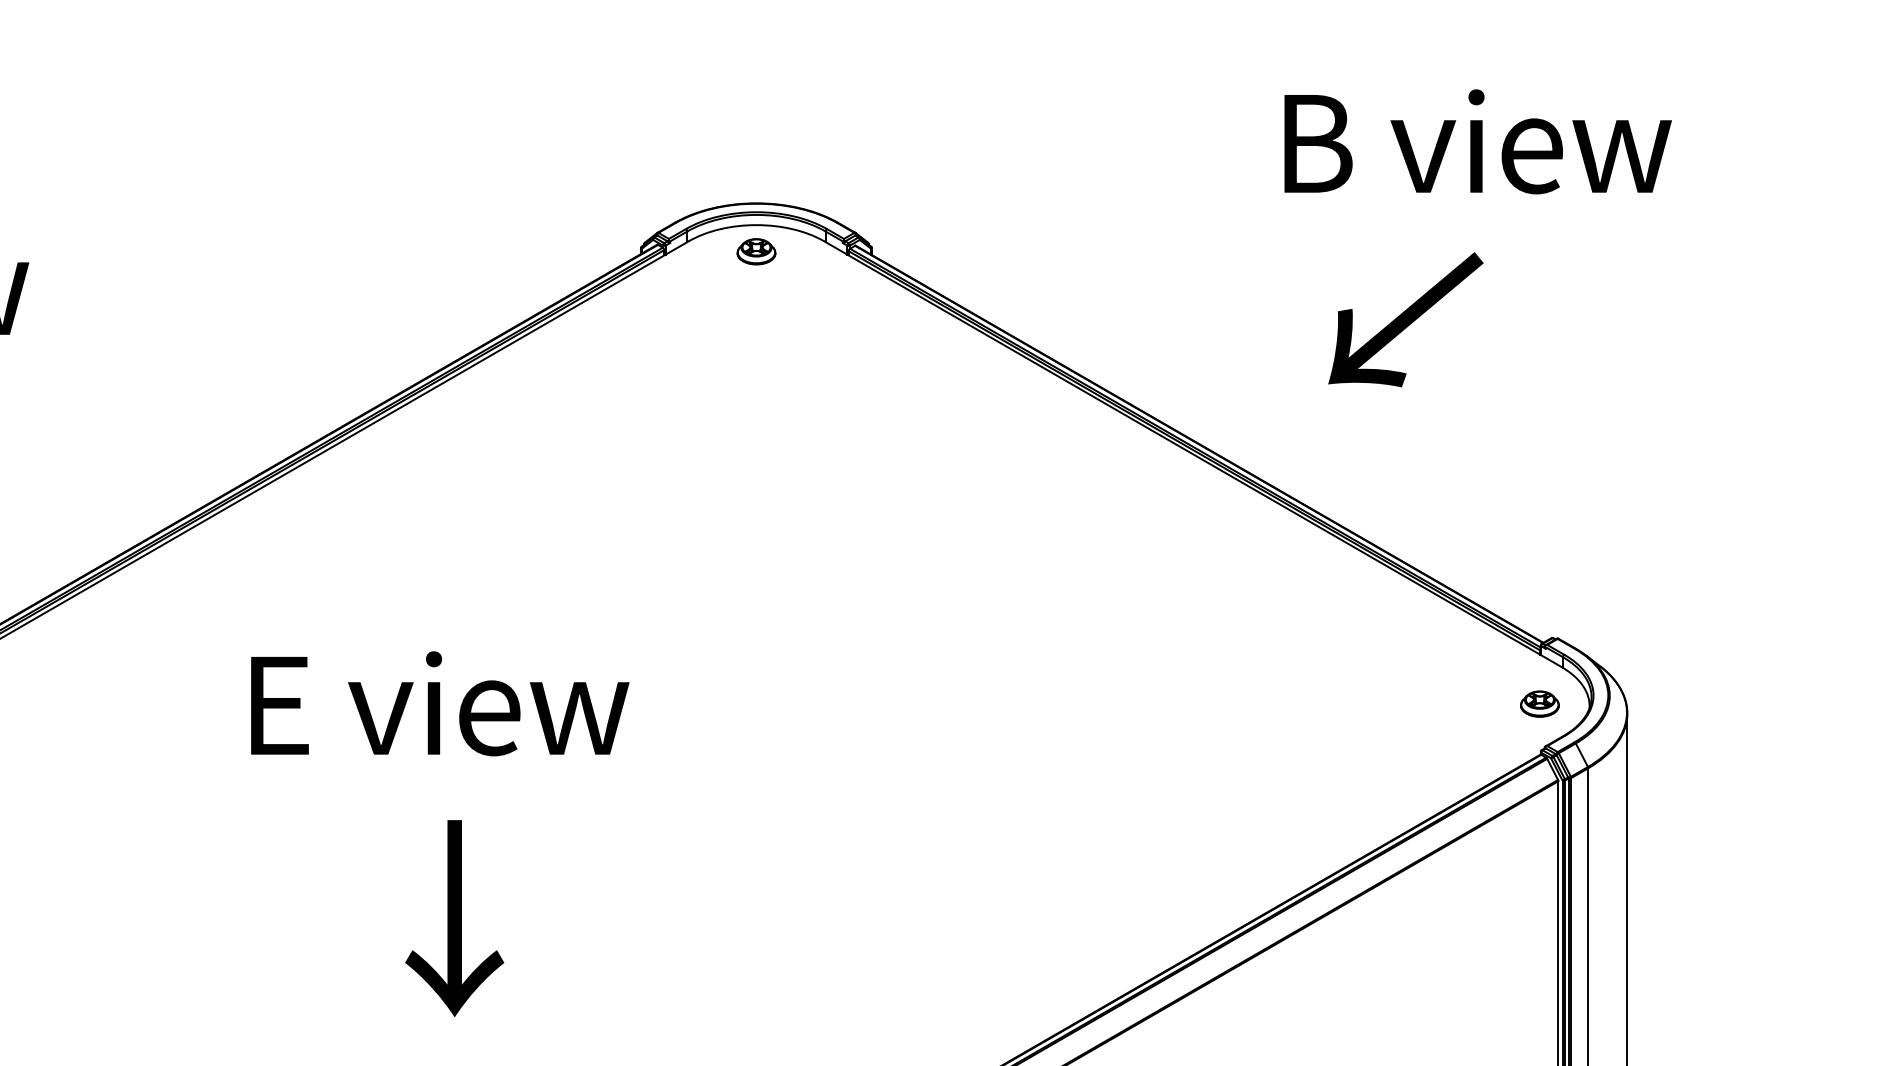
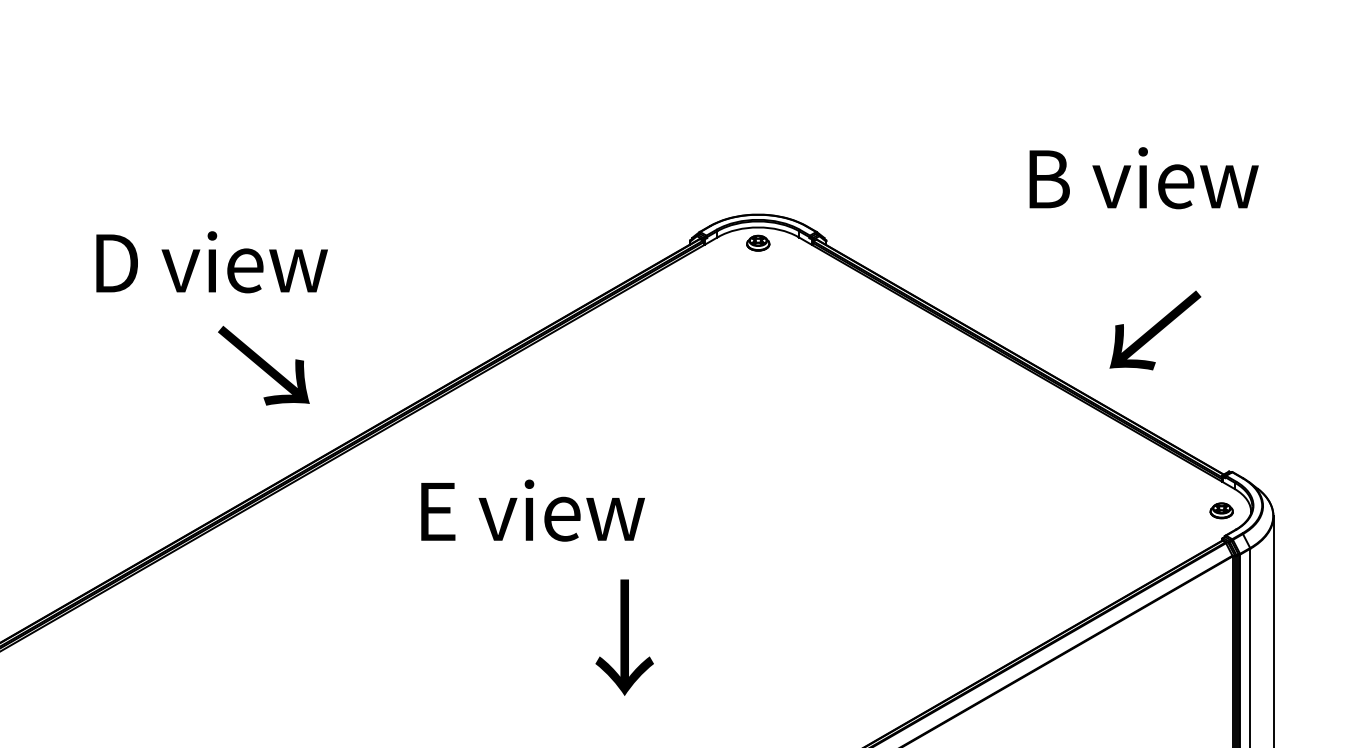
text: (1476, 142) -> (1143, 178), moved
text: (1405, 319) -> (1155, 330), moved
text: (439, 703) -> (532, 510), moved
text: (454, 918) -> (624, 637), moved

